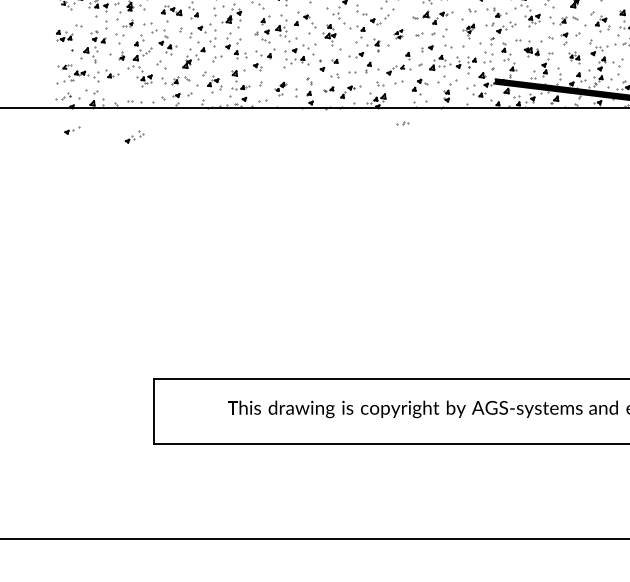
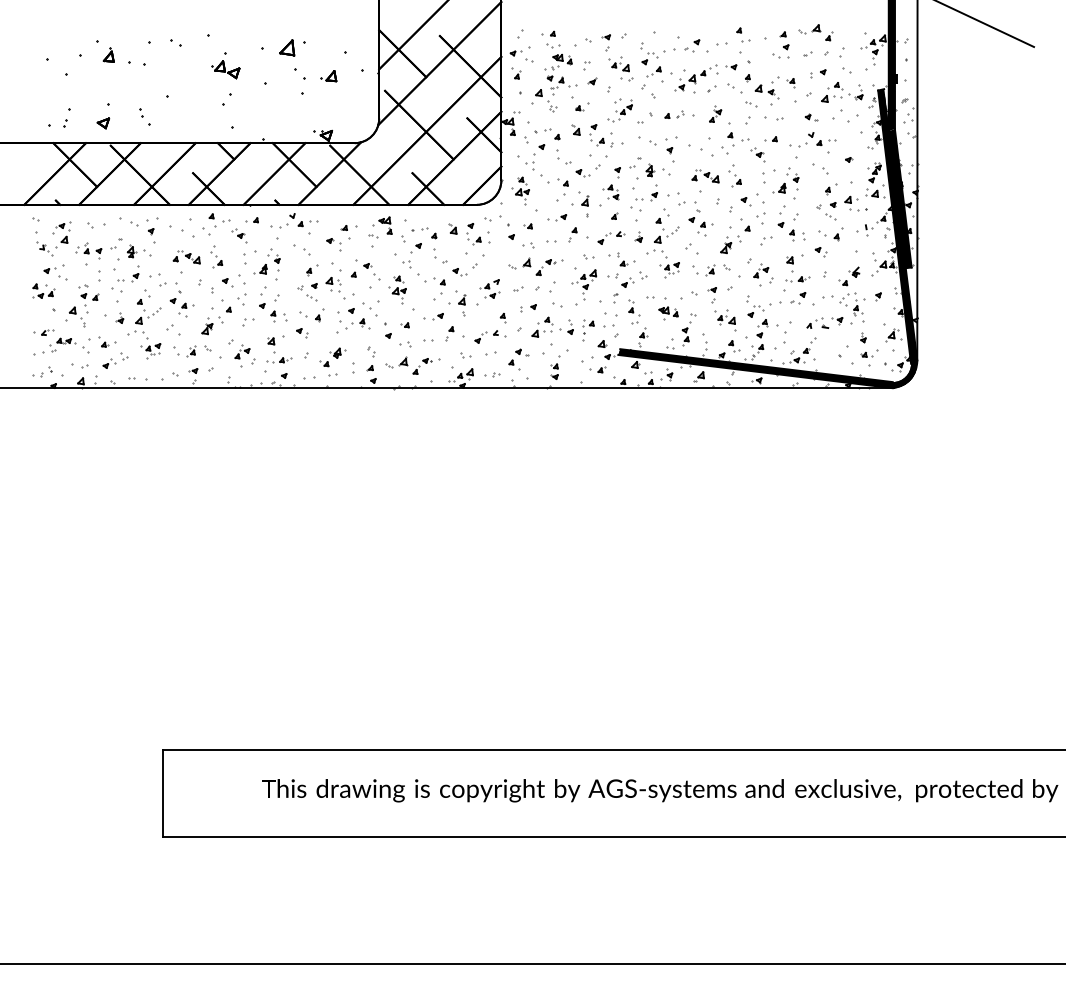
part: (128, 22) -> (128, 273), size x1.67
part: (468, 30) -> (584, 284), size x1.67
part: (397, 33) -> (489, 288), size x1.67
part: (376, 45) -> (460, 303), size x1.43
part: (574, 57) -> (725, 320), size x1.43
part: (280, 88) -> (332, 361), size x1.67
part: (328, 89) -> (396, 362), size x1.67
part: (403, 123) -> (492, 374), moved
part: (71, 130) -> (53, 268), moved
part: (134, 137) -> (115, 360), moved

